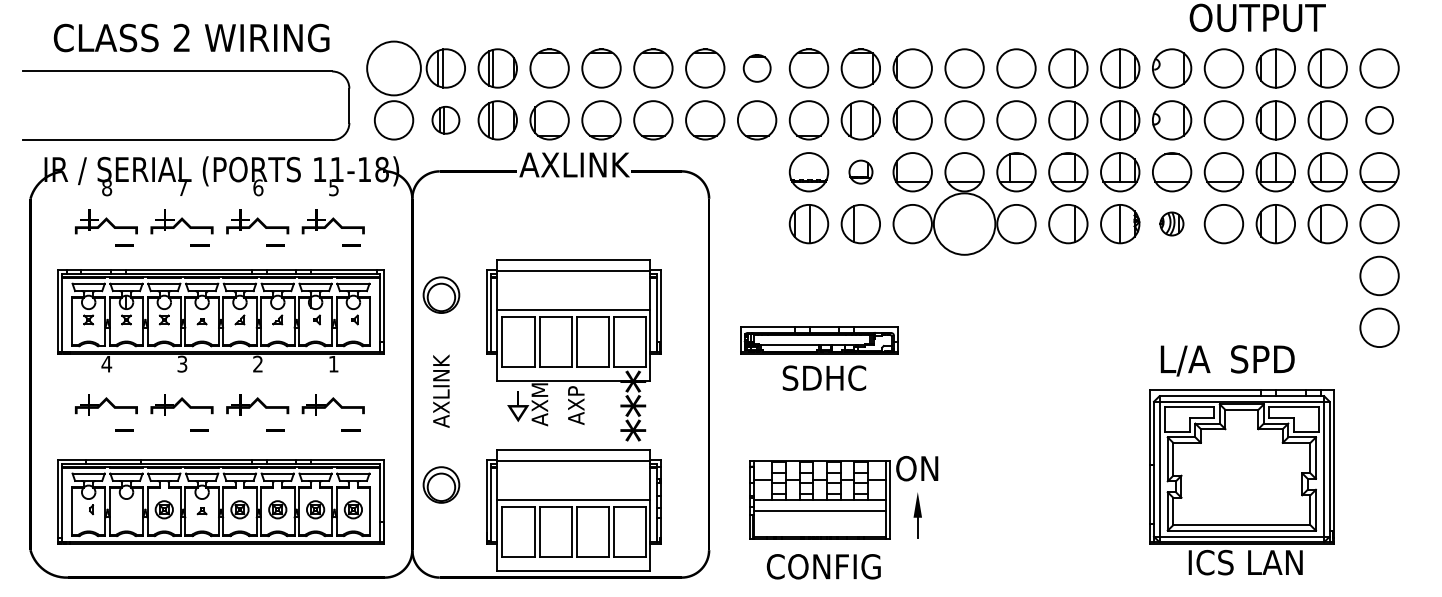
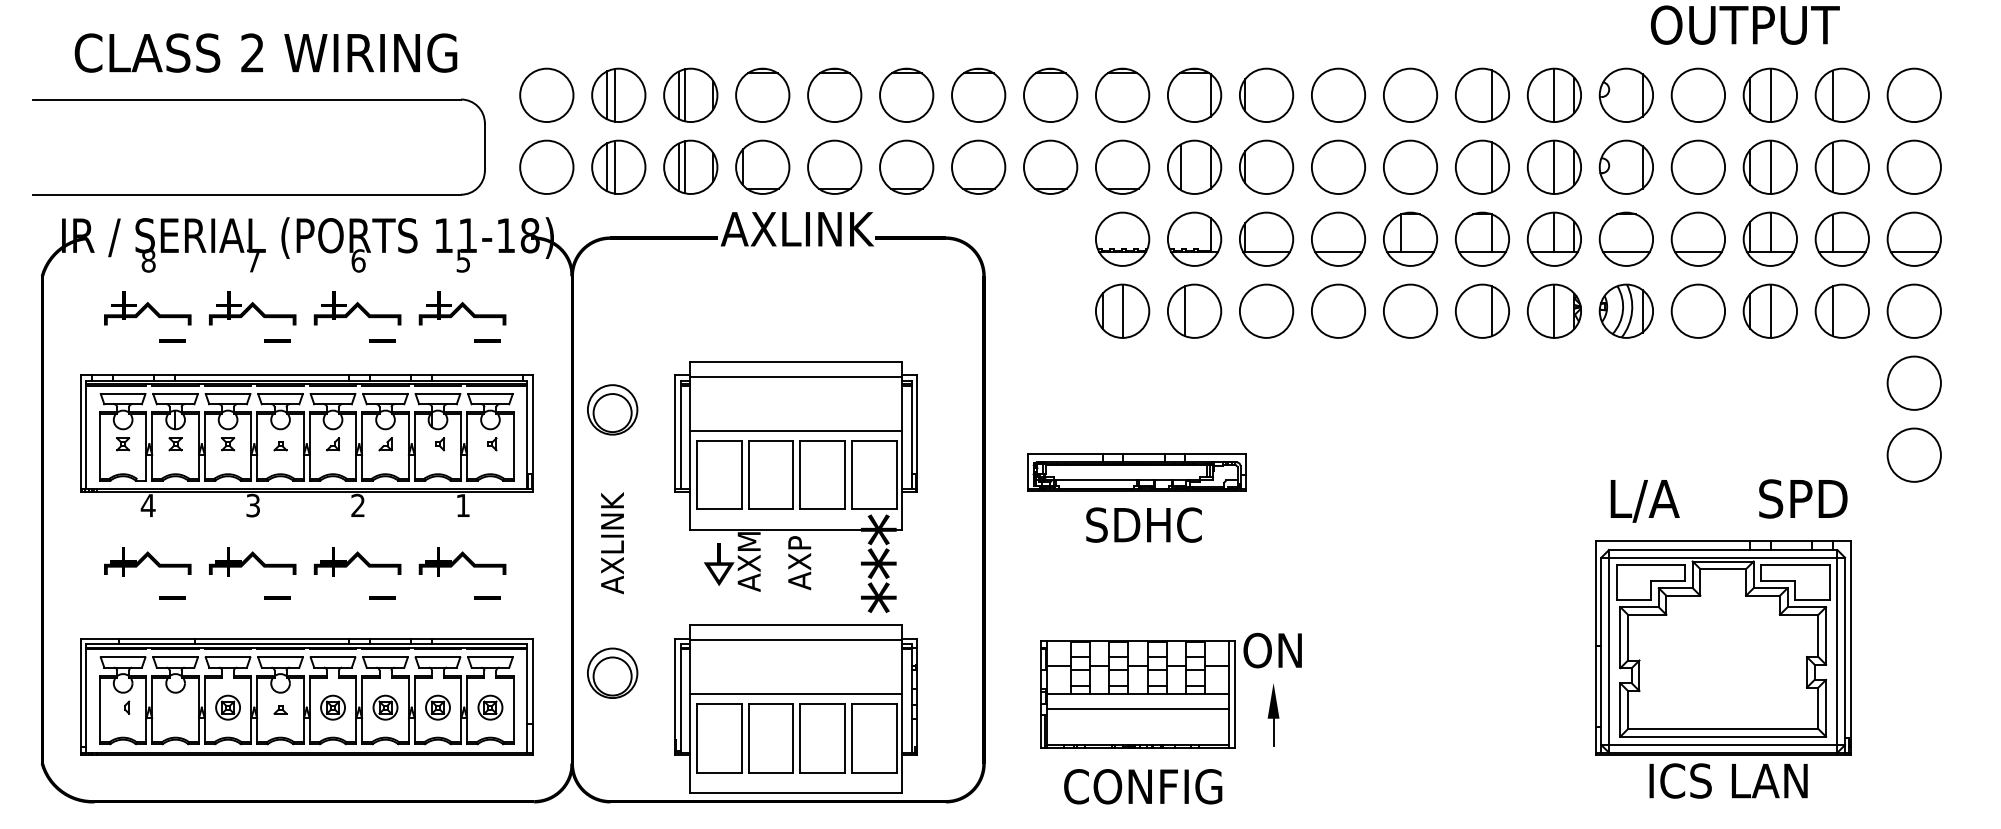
part: (757, 67) -> (1050, 94), size x1.43
circle: (393, 68) -> (546, 95), size x0.71
part: (445, 119) -> (618, 166), size x1.43
circle: (1378, 119) -> (1913, 166), size x1.43
part: (860, 171) -> (1194, 238), size x1.67
circle: (964, 223) -> (1338, 310), size x0.62
part: (1171, 223) -> (1625, 310), size x1.67
text: (1262, 359) -> (1803, 498), moved

